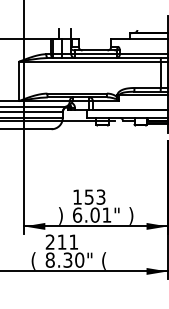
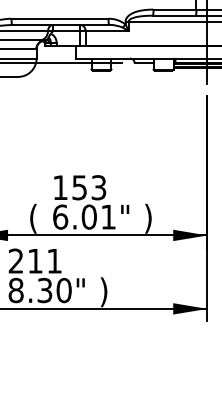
text: (60, 215) -> (32, 217), ) -> (
text: (104, 260) -> (104, 291), ( -> )

